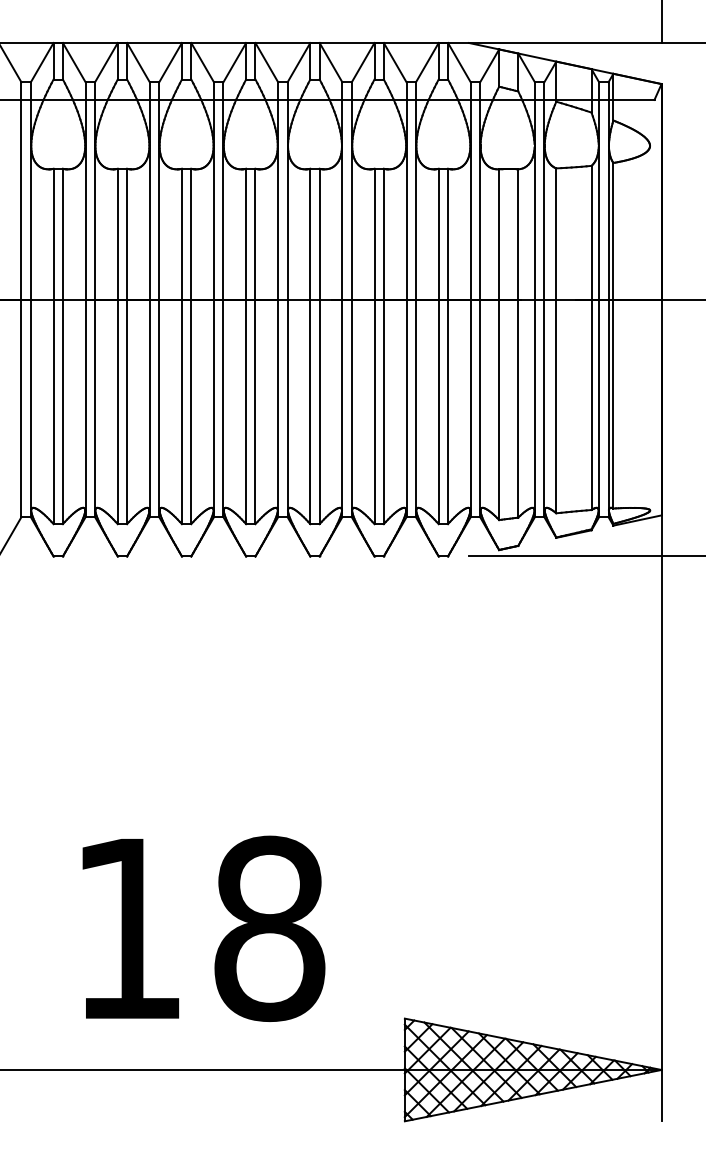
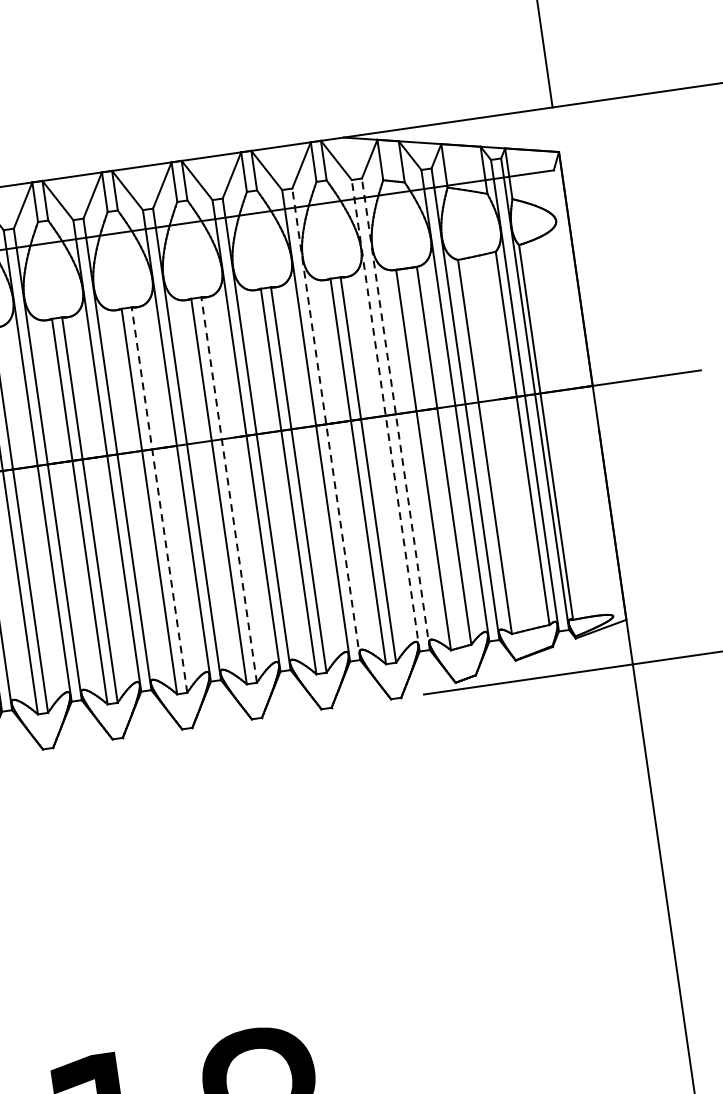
line: (415, 299) -> (325, 424), solid -> dashed
line: (470, 299) -> (385, 415), solid -> dashed
line: (480, 299) -> (396, 413), solid -> dashed
line: (255, 346) -> (159, 500), solid -> dashed
line: (319, 346) -> (228, 490), solid -> dashed

